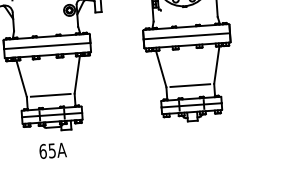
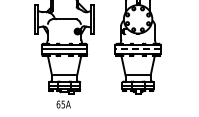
line: (187, 36) -> (138, 49), solid -> dashed

